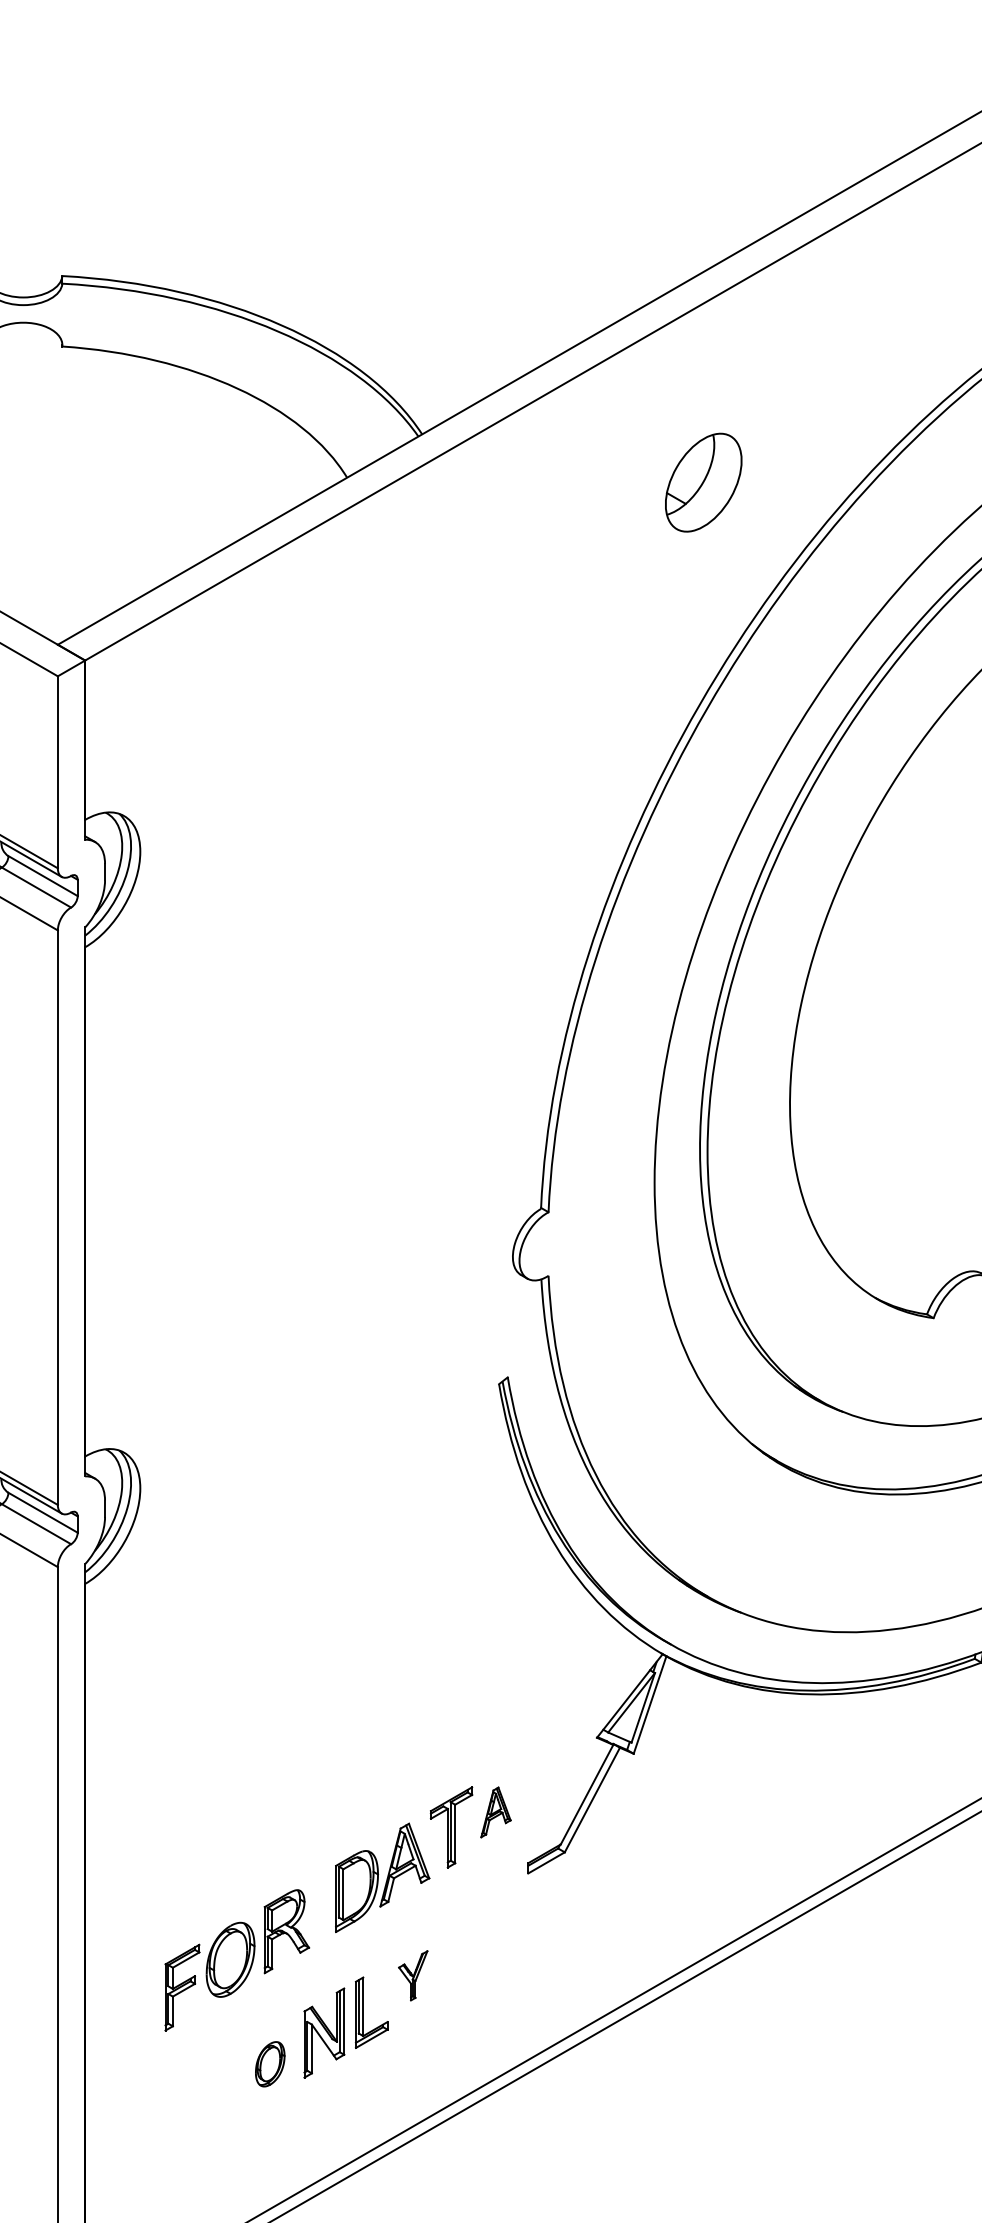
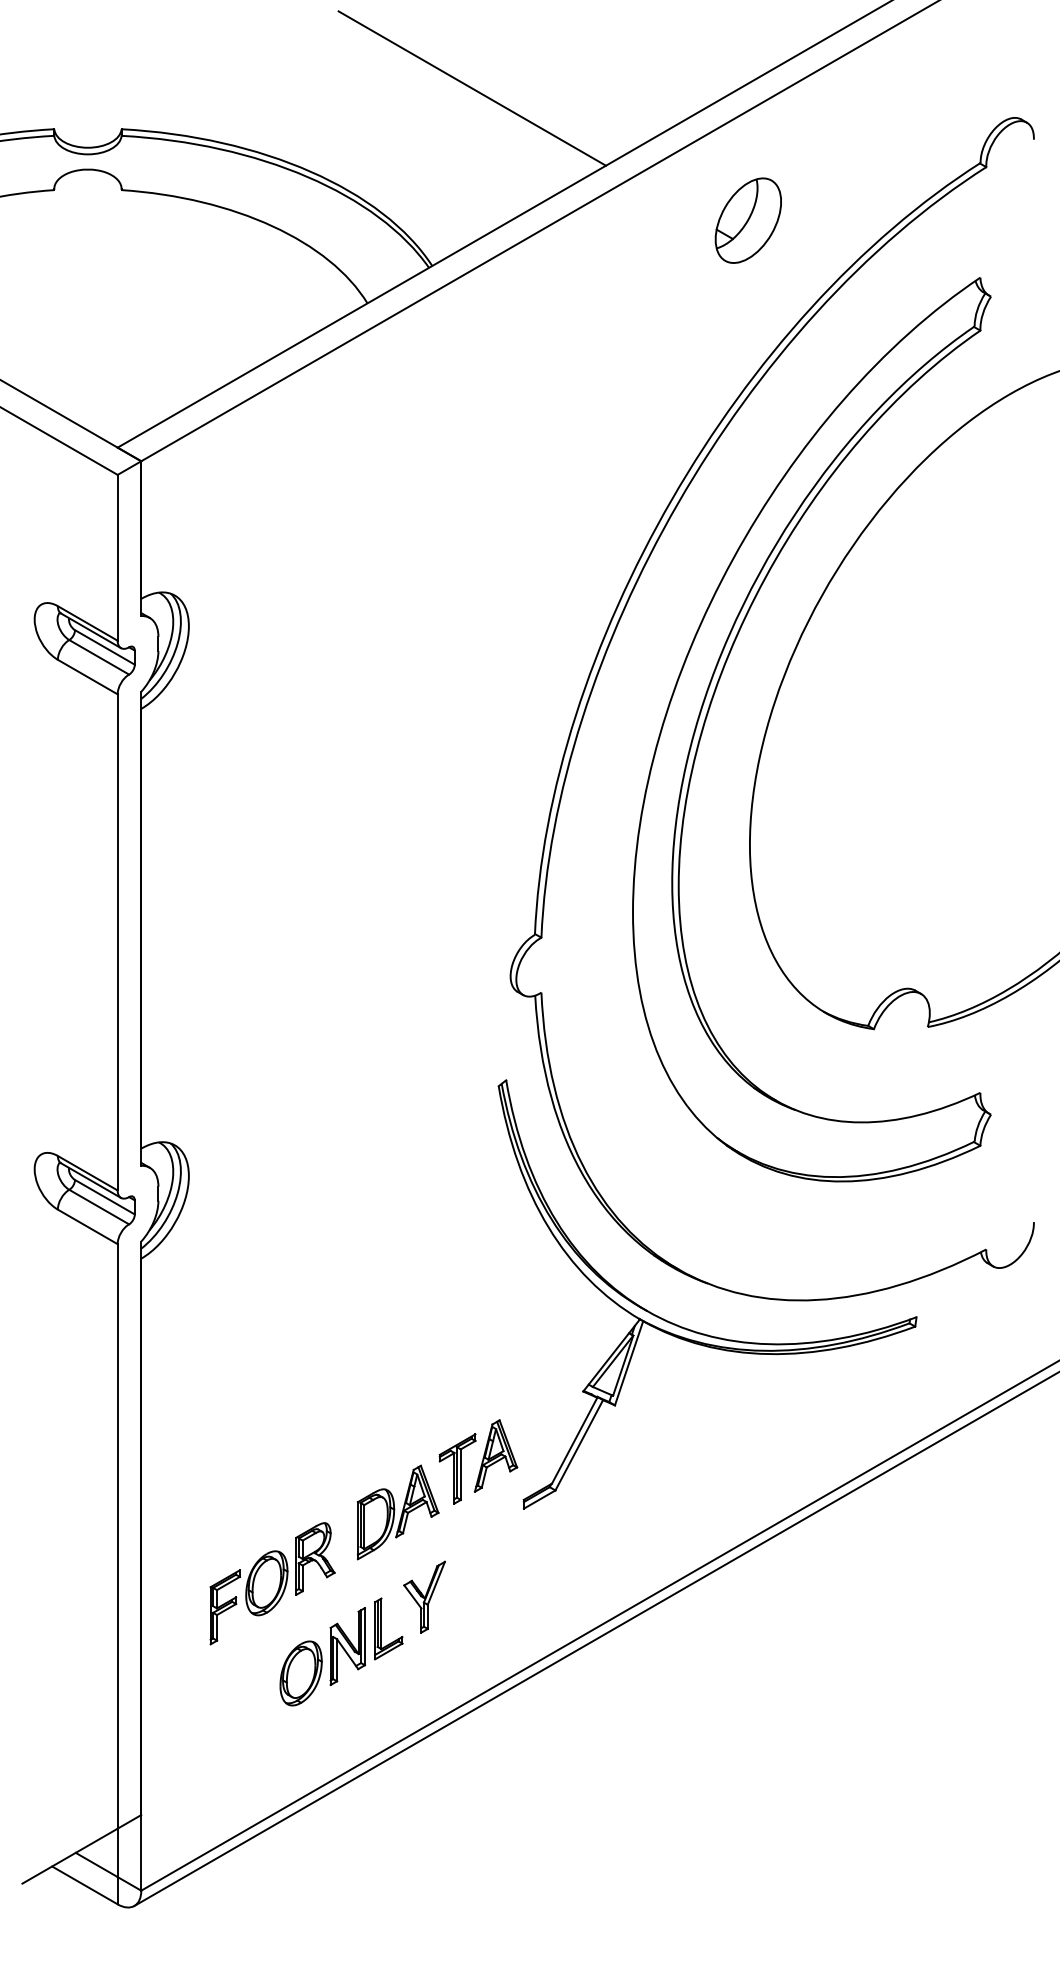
line: (467, 228) -> (471, 88), added
part: (702, 482) -> (747, 220), moved
part: (495, 1811) -> (495, 1455), size x1.67
part: (413, 1975) -> (424, 1596), size x1.67
part: (269, 2064) -> (300, 1673), size x1.67

